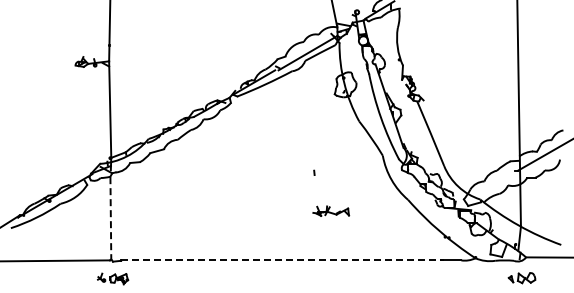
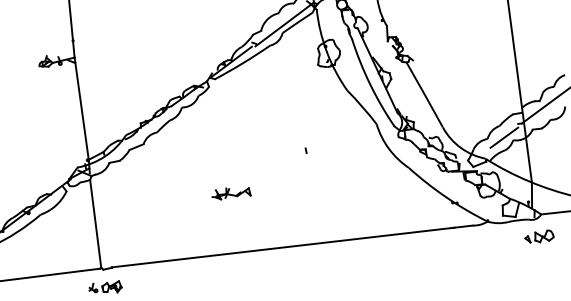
line: (500, 182) -> (504, 138), added
part: (331, 210) -> (231, 192), moved
line: (110, 218) -> (95, 224), dashed -> solid
line: (282, 260) -> (283, 247), dashed -> solid

